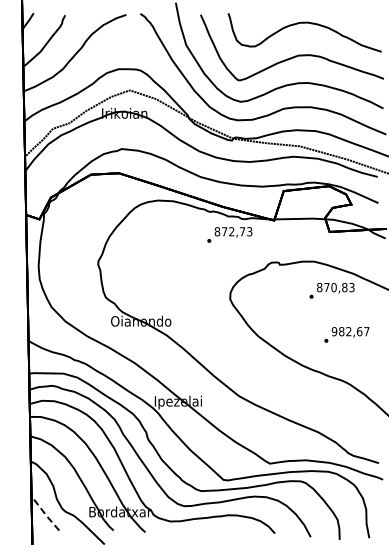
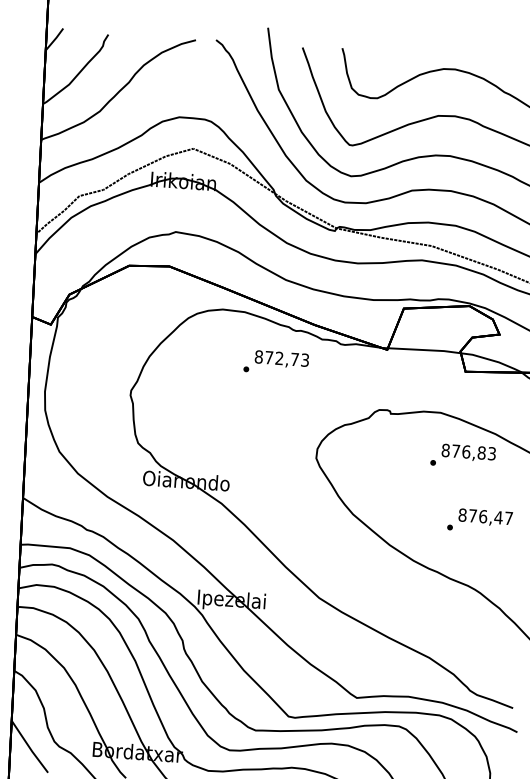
text: (229, 234) -> (275, 362), moved
text: (333, 287) -> (465, 451), 870,83 -> 876,83
text: (346, 331) -> (479, 516), 982,67 -> 876,47
line: (45, 514) -> (29, 748), dashed -> solid

